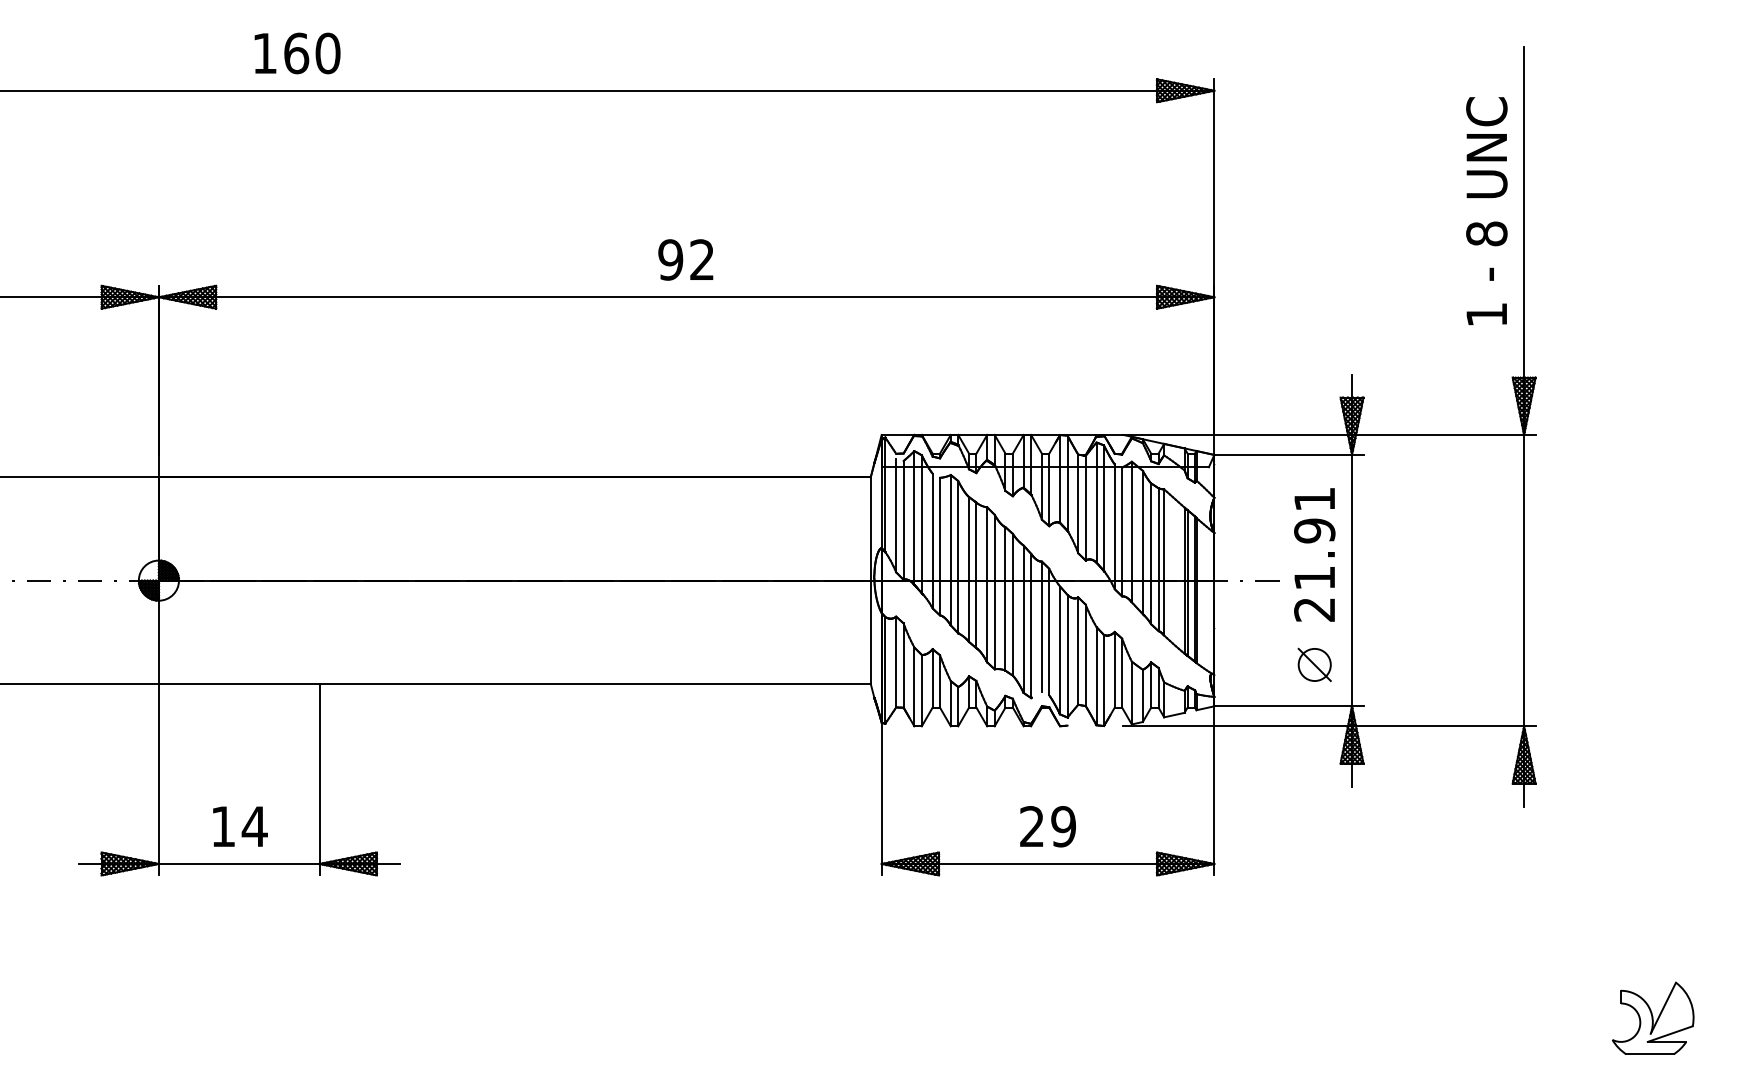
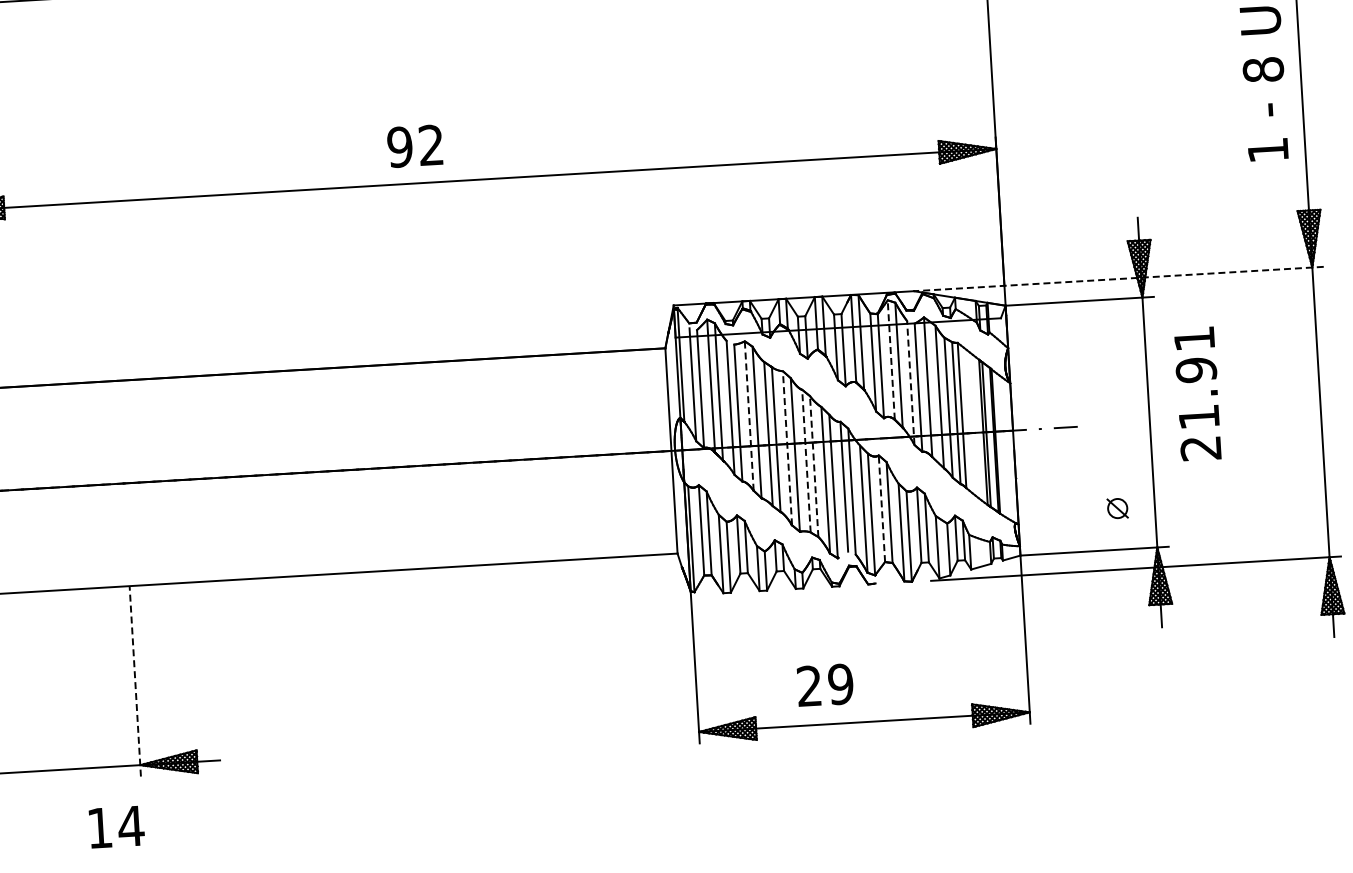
text: (685, 259) -> (414, 145), moved
line: (1328, 434) -> (1117, 278), solid -> dashed
line: (1096, 502) -> (891, 359), solid -> dashed
line: (1114, 526) -> (910, 382), solid -> dashed
line: (950, 549) -> (748, 415), solid -> dashed
text: (1314, 554) -> (1197, 393), moved
line: (987, 584) -> (787, 447), solid -> dashed
line: (1005, 598) -> (806, 460), solid -> dashed
line: (1012, 604) -> (813, 466), solid -> dashed
line: (1078, 651) -> (882, 509), solid -> dashed
part: (1314, 664) -> (1117, 508), size x0.6
line: (319, 779) -> (135, 681), solid -> dashed
text: (240, 826) -> (116, 826), moved
text: (1047, 826) -> (824, 685), moved

